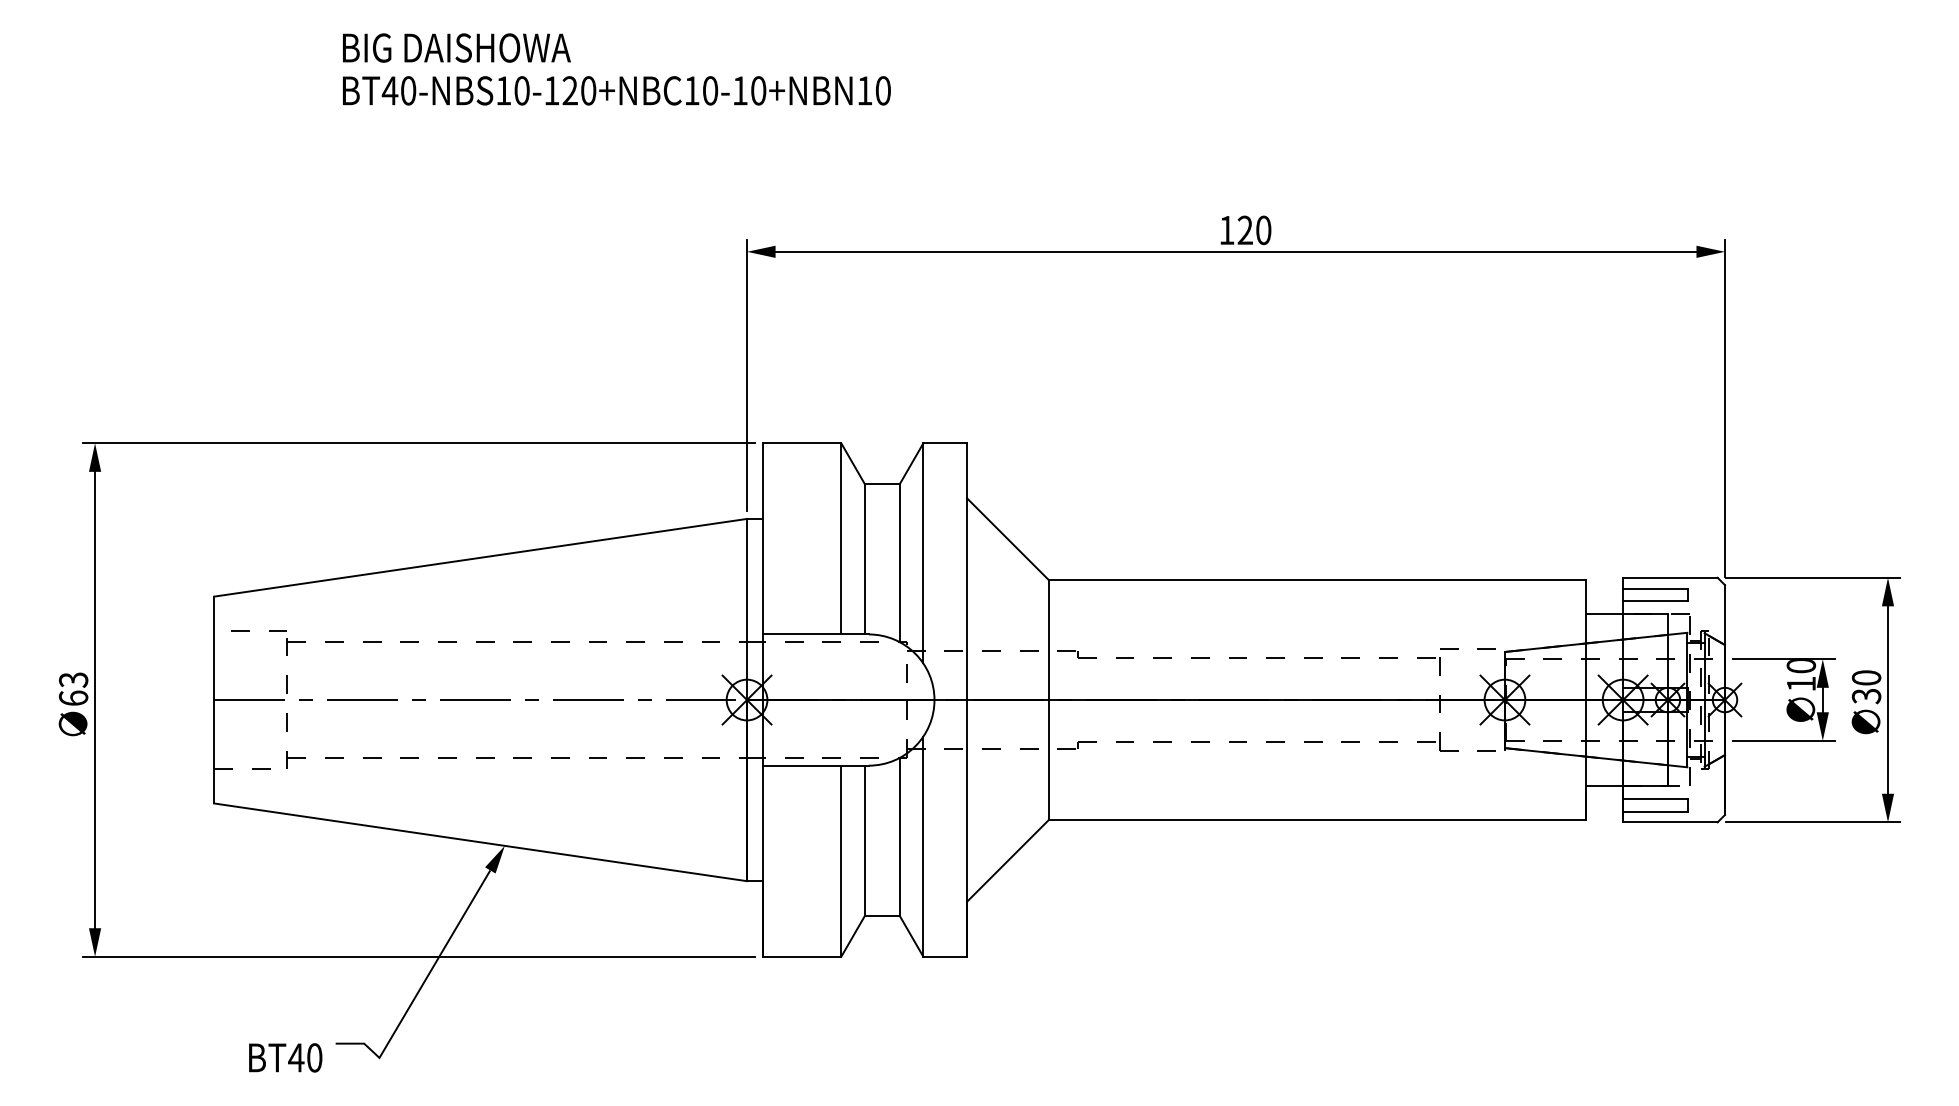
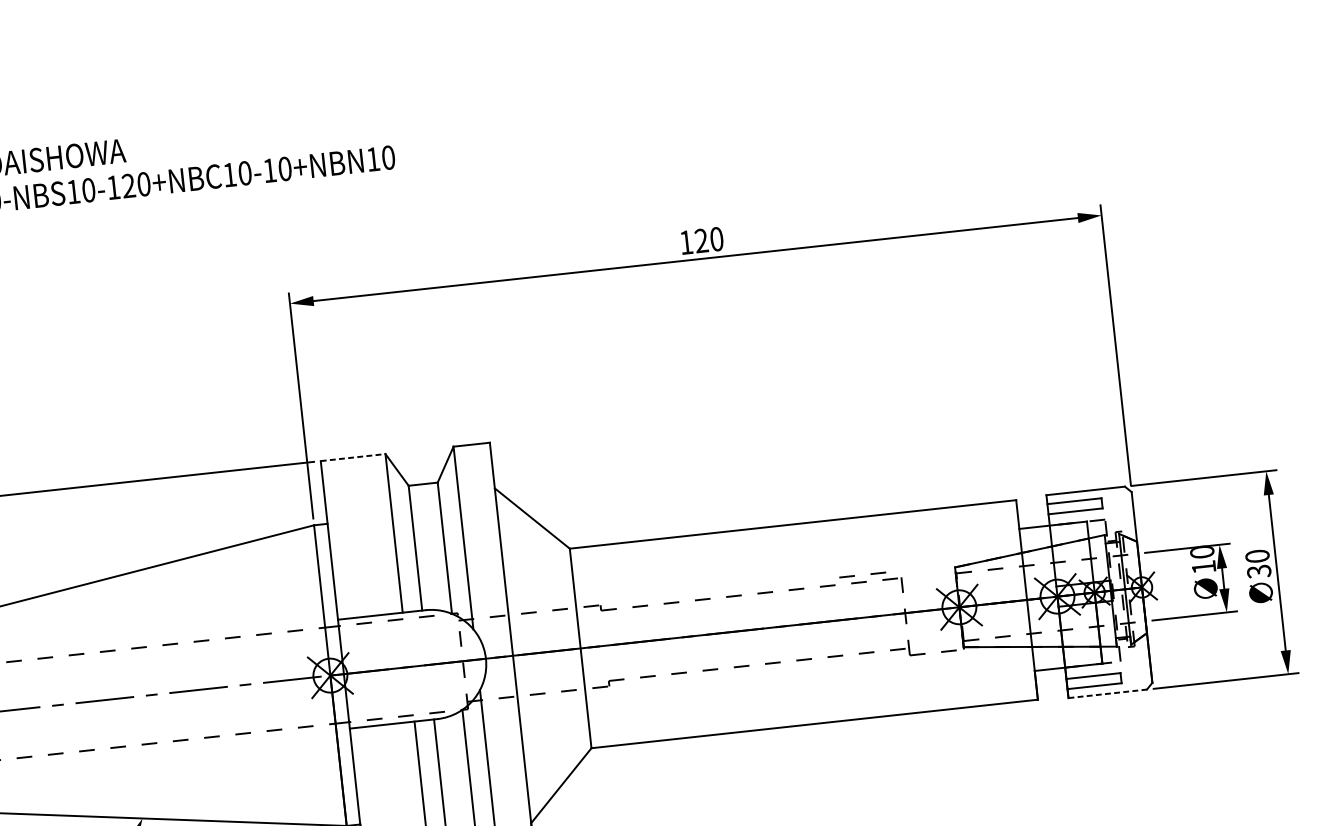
line: (802, 443) -> (353, 457), solid -> dashed
line: (1458, 648) -> (854, 575), moved
line: (1670, 822) -> (1107, 693), solid -> dashed

